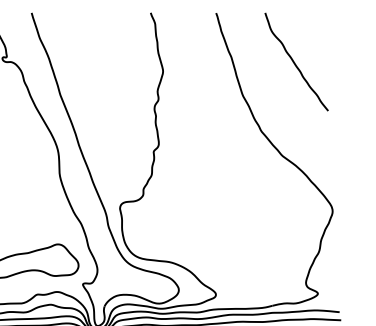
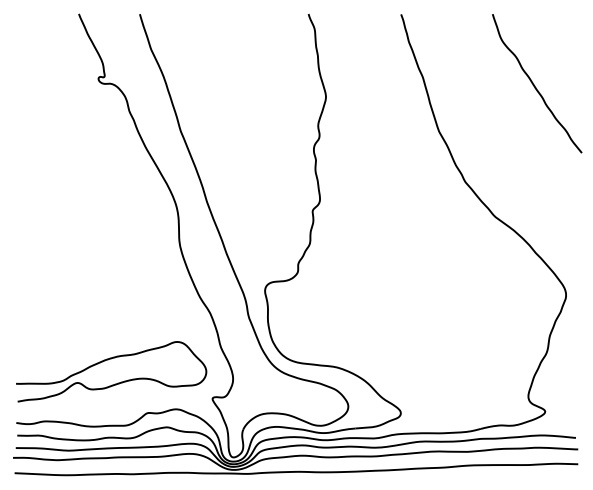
curve: (295, 63) -> (535, 85), moved

